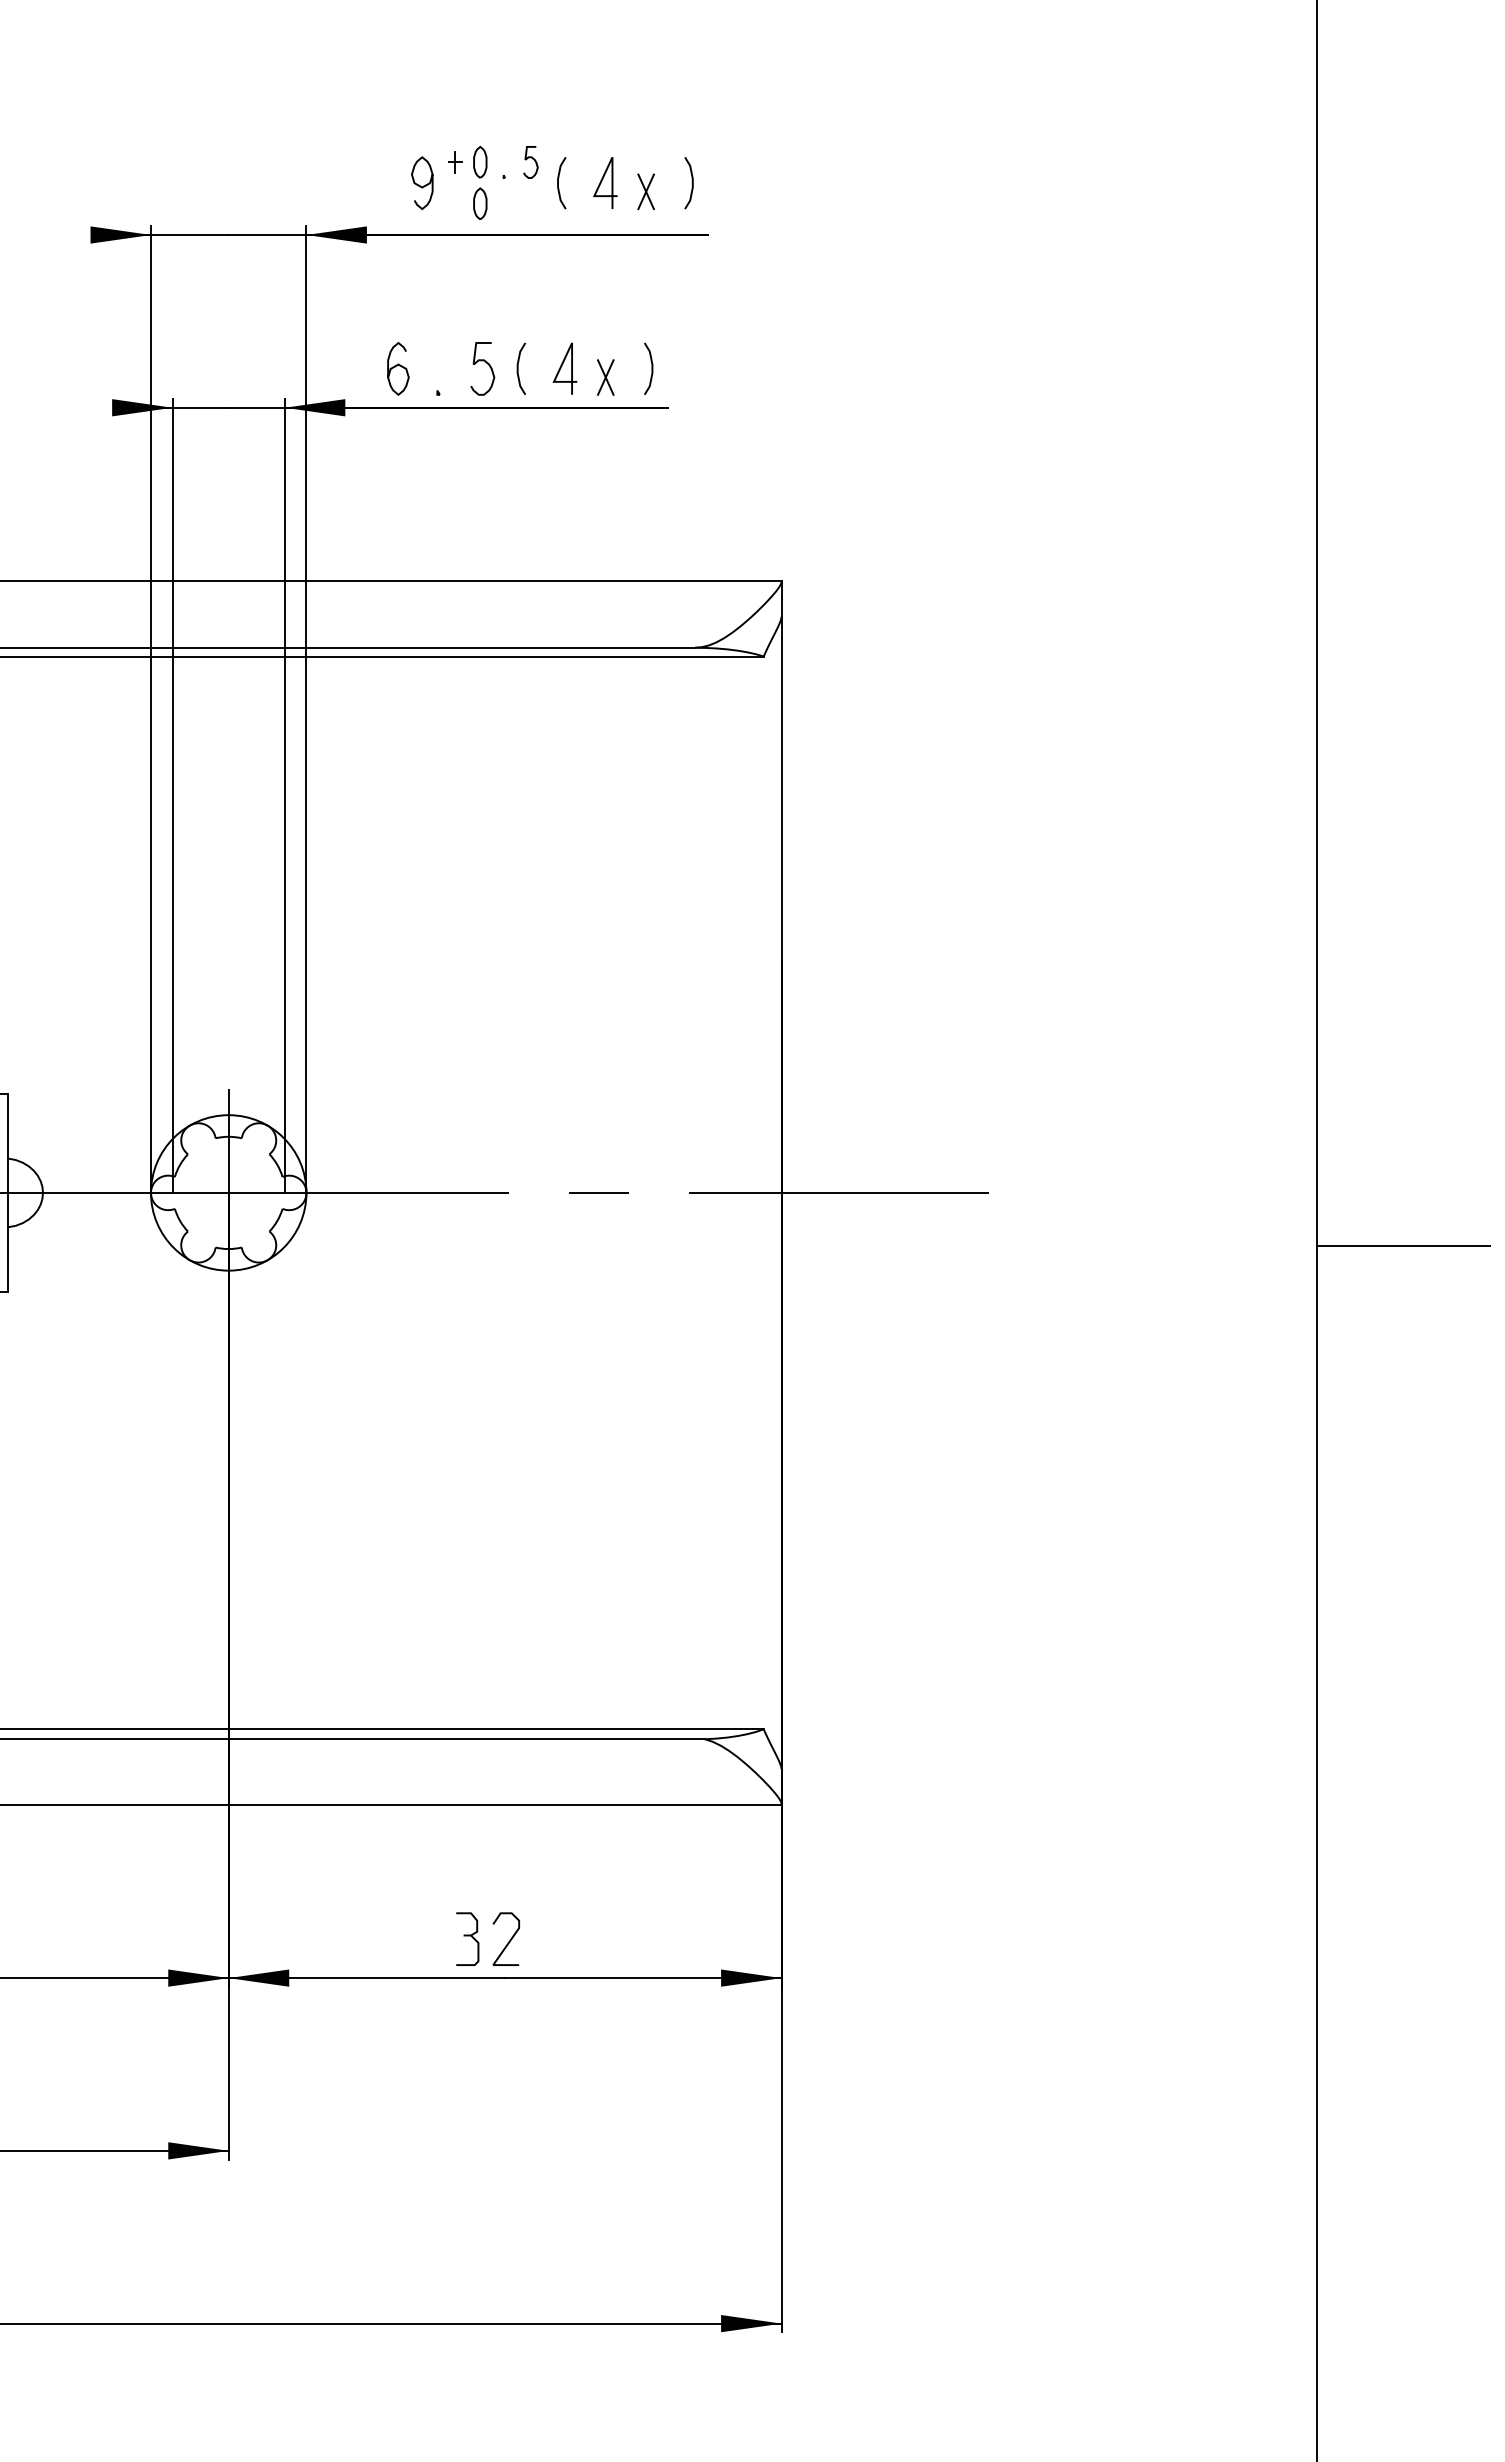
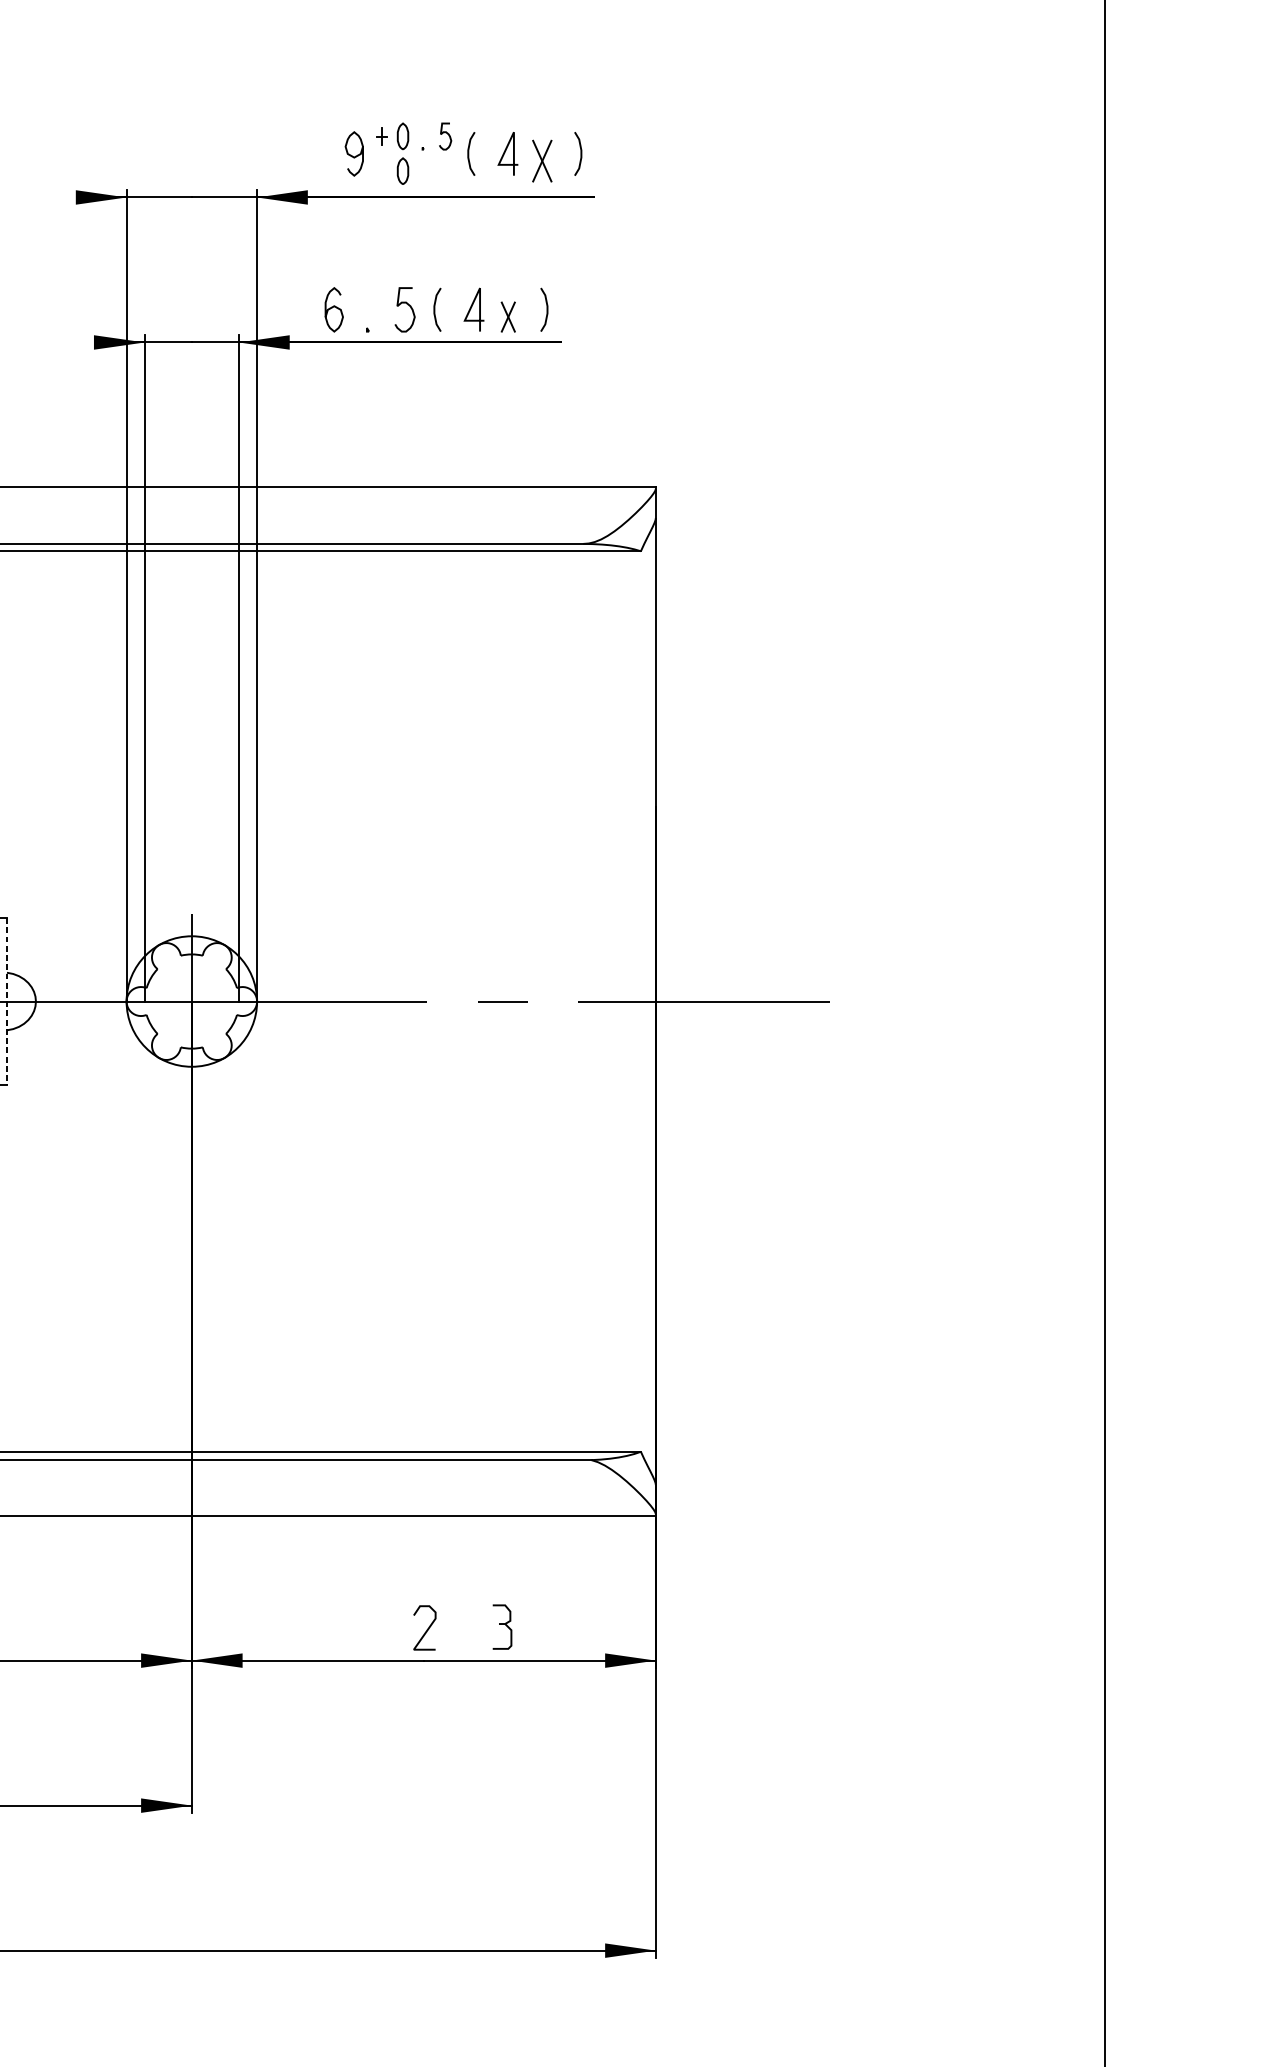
part: (645, 191) -> (541, 160), size x1.4
line: (8, 1193) -> (6, 1002), solid -> dashed
line: (1403, 1246) -> (1177, 1046), removed
part: (467, 1938) -> (502, 1626), moved

